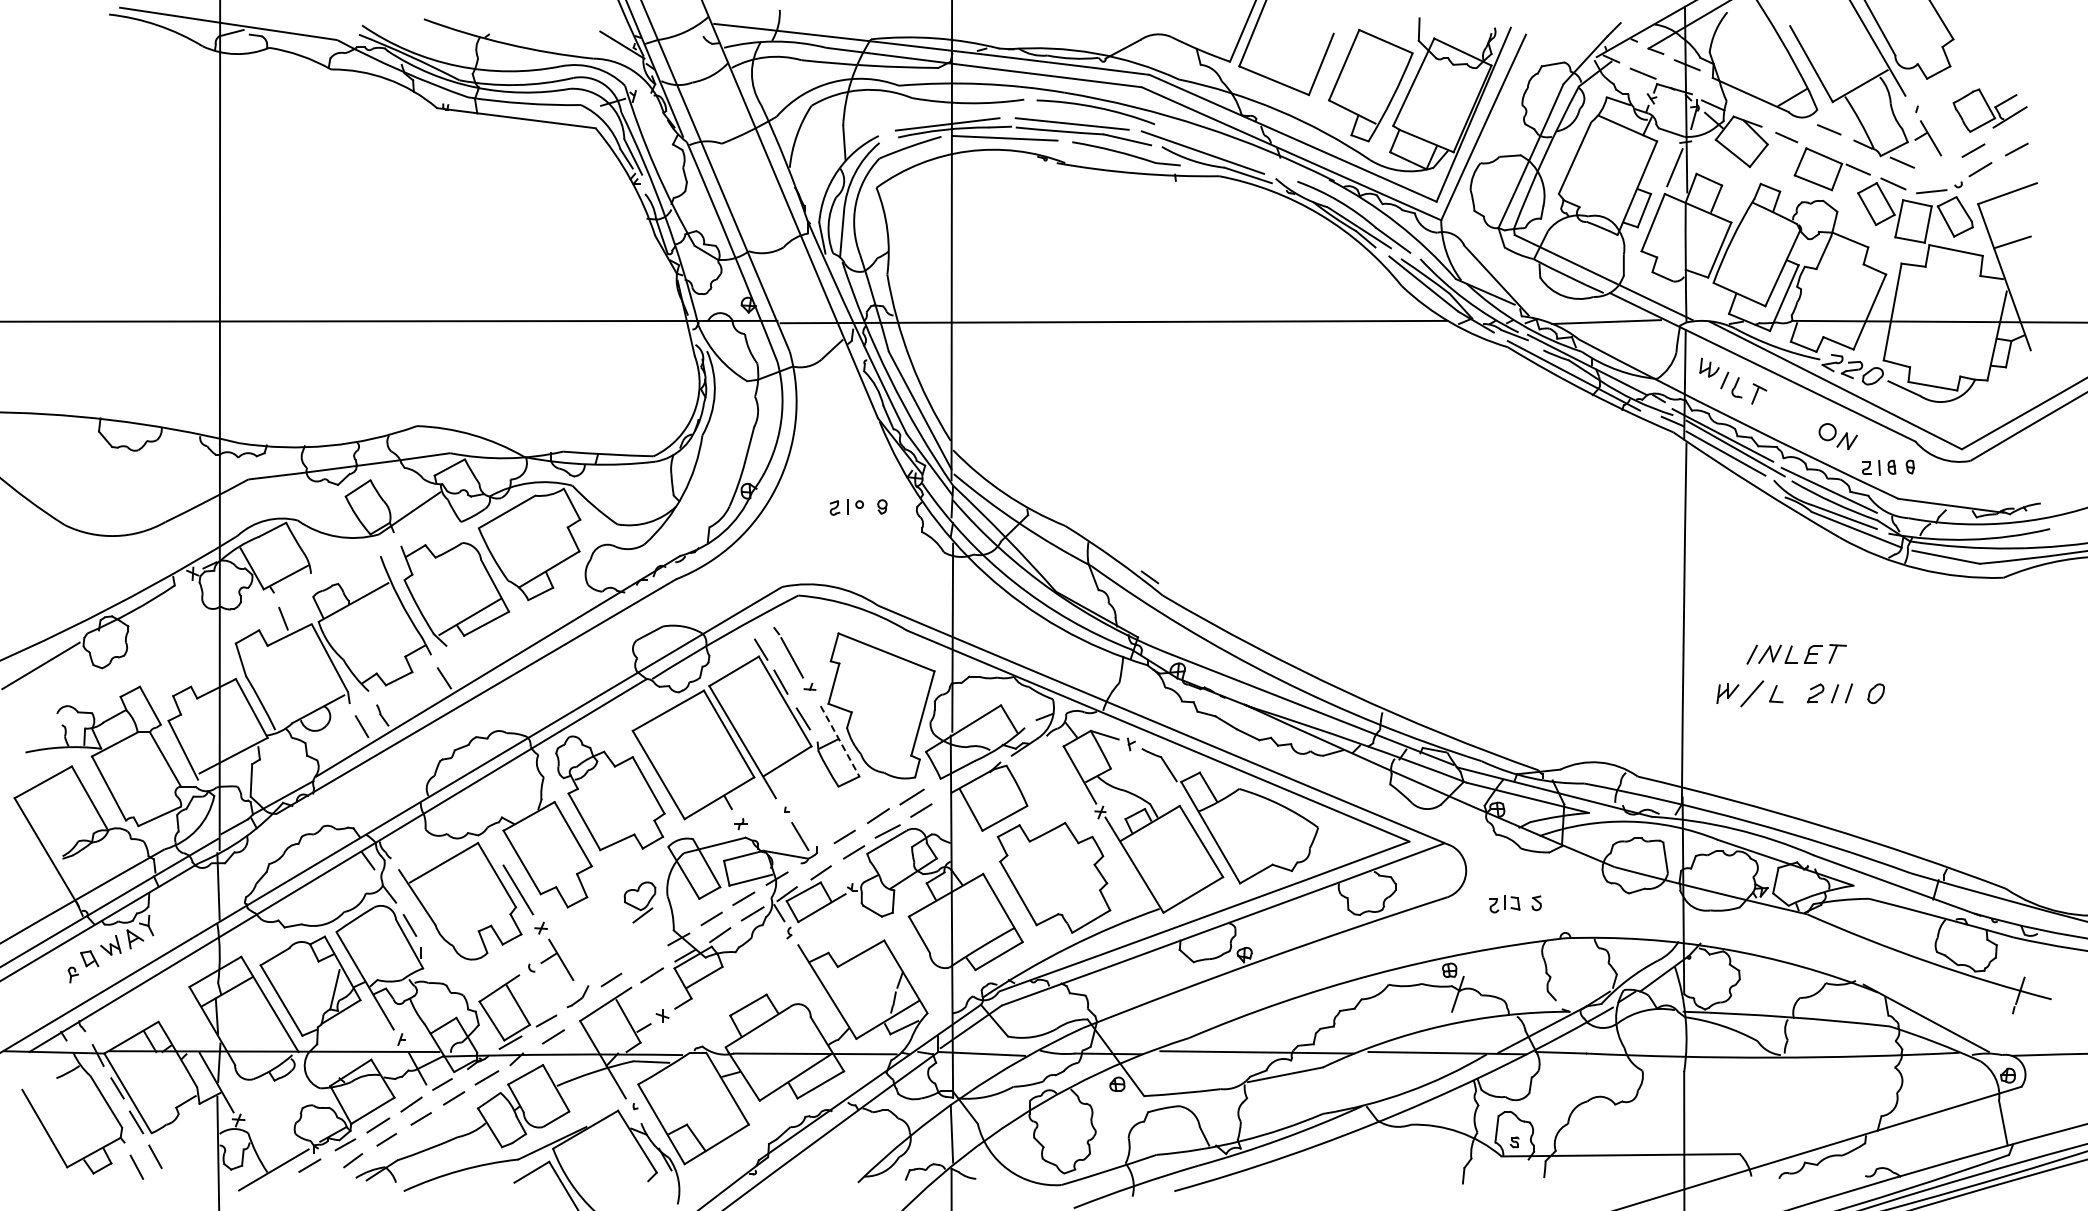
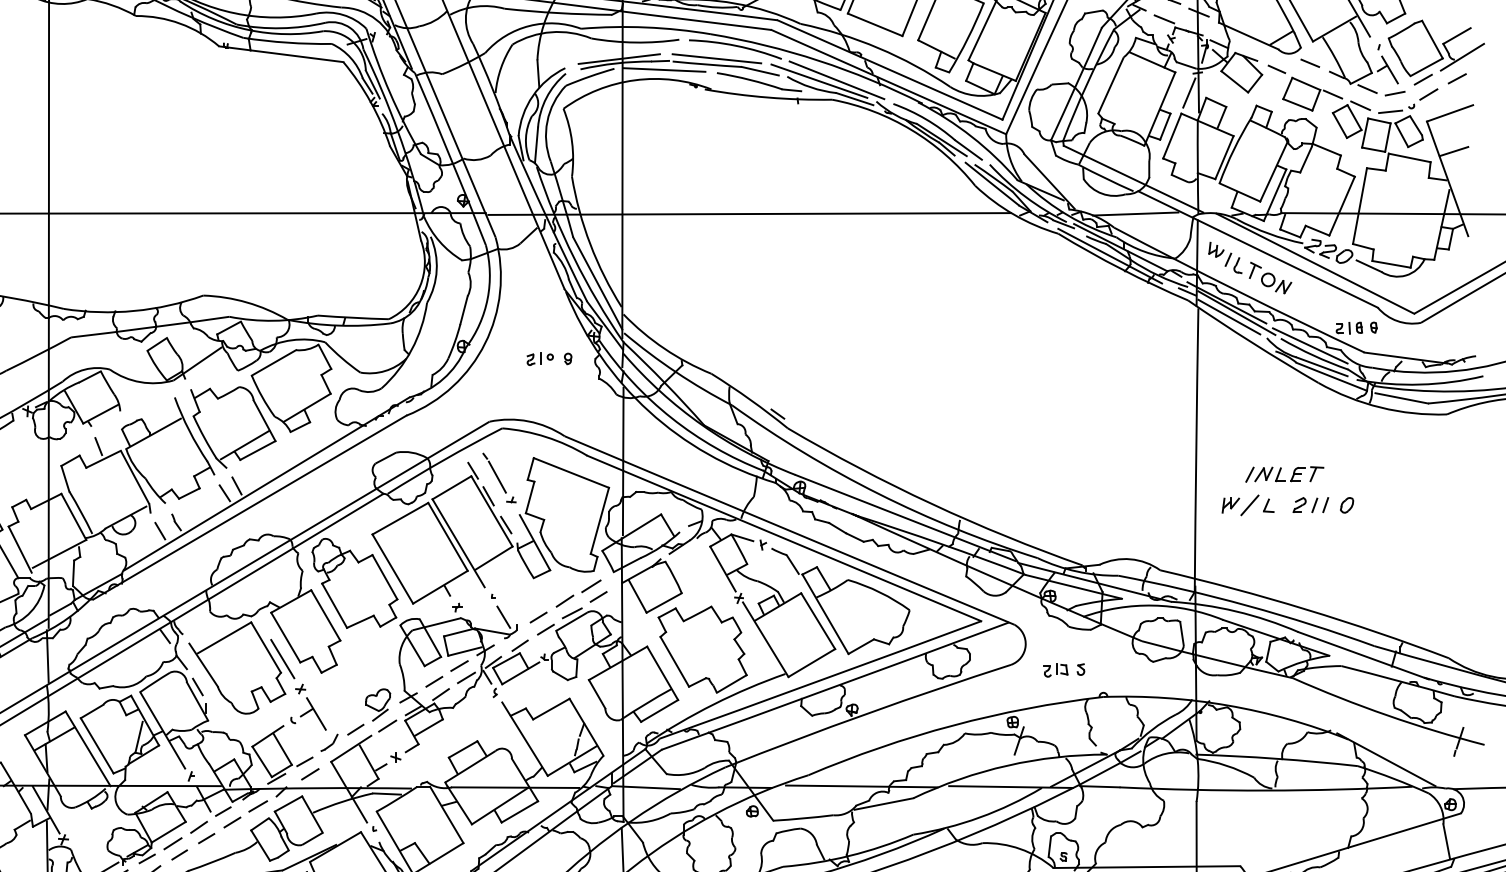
part: (1989, 110) -> (1435, 48), size x1.67
line: (1225, 151) -> (837, 80), added
line: (1937, 168) -> (1395, 93), added
part: (1837, 436) -> (1275, 283), moved
line: (459, 668) -> (236, 485), added
line: (840, 741) -> (535, 542), dashed -> solid
part: (639, 902) -> (377, 705), moved

